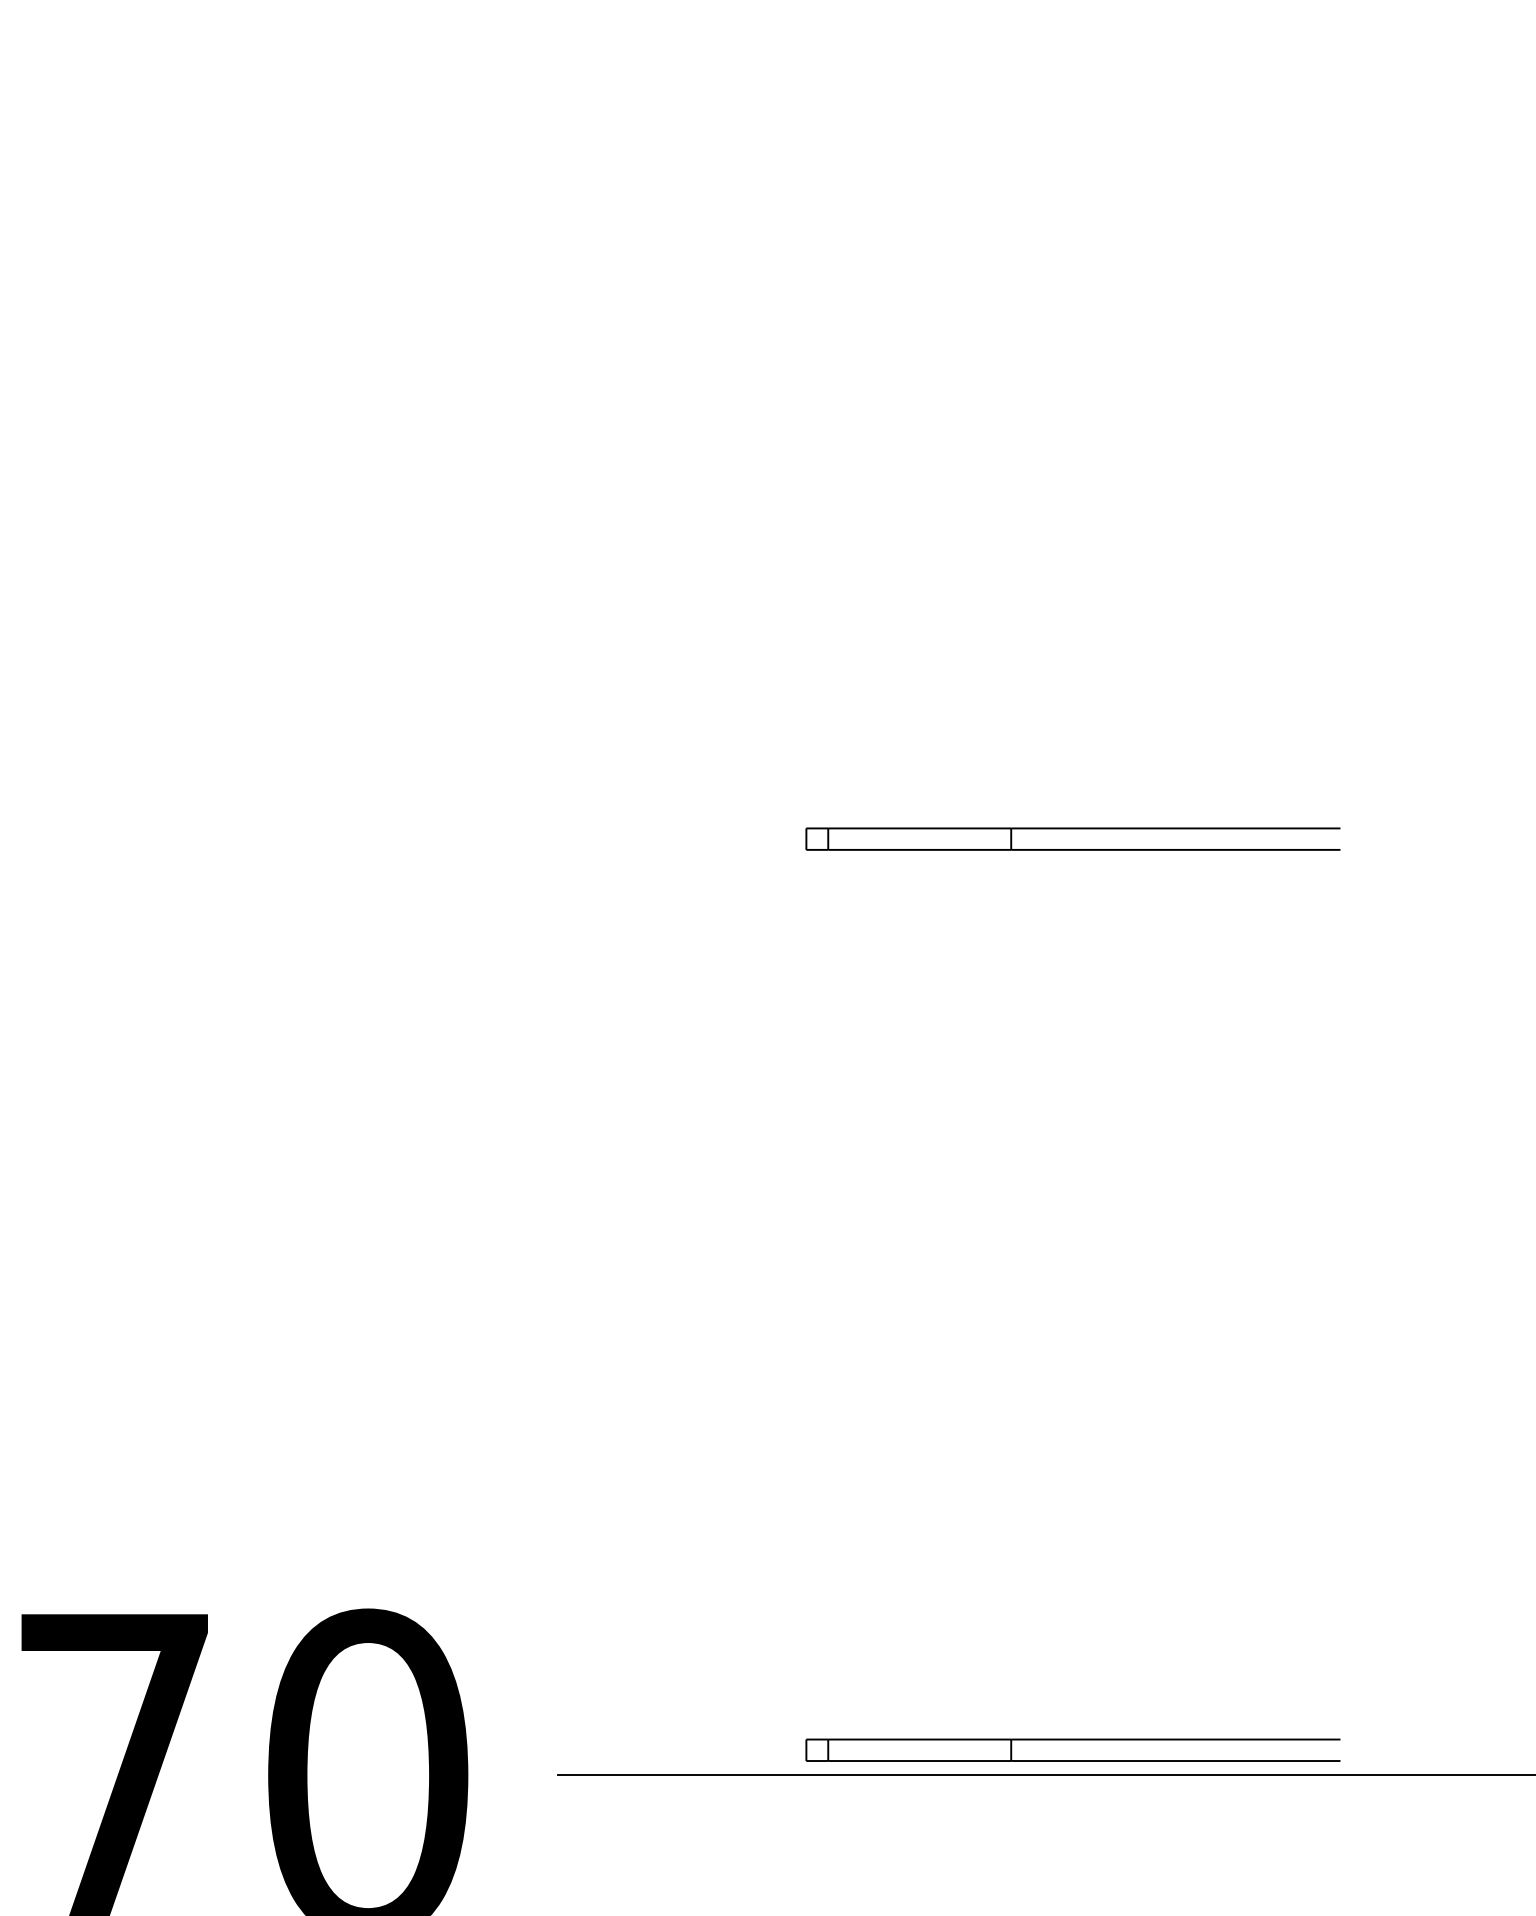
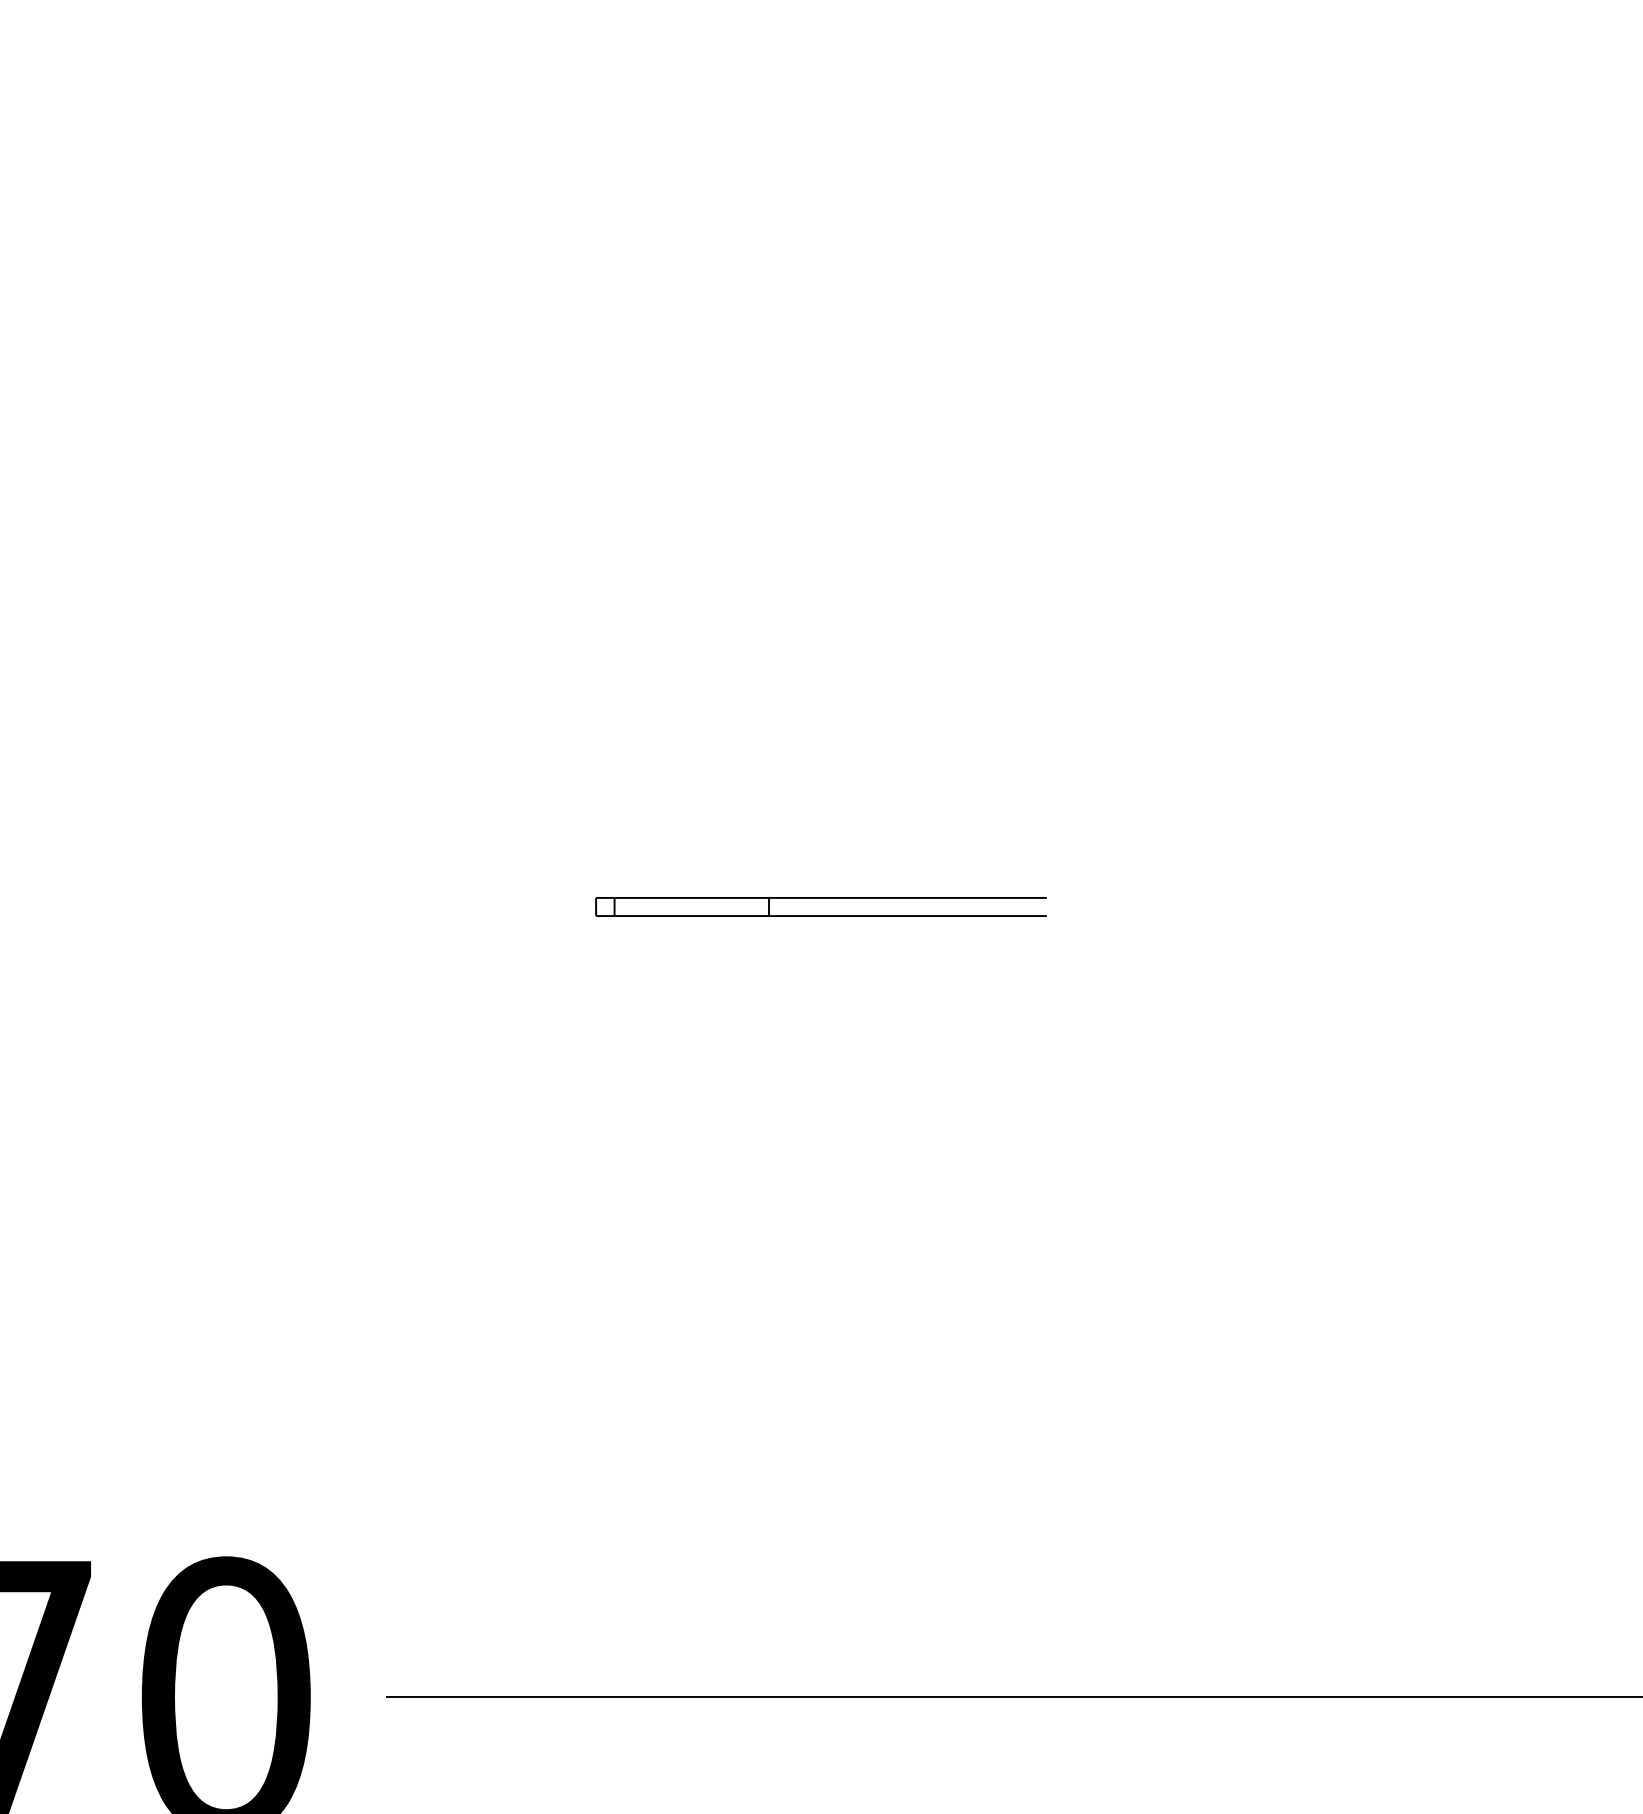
part: (1072, 1740) -> (820, 1667), removed

